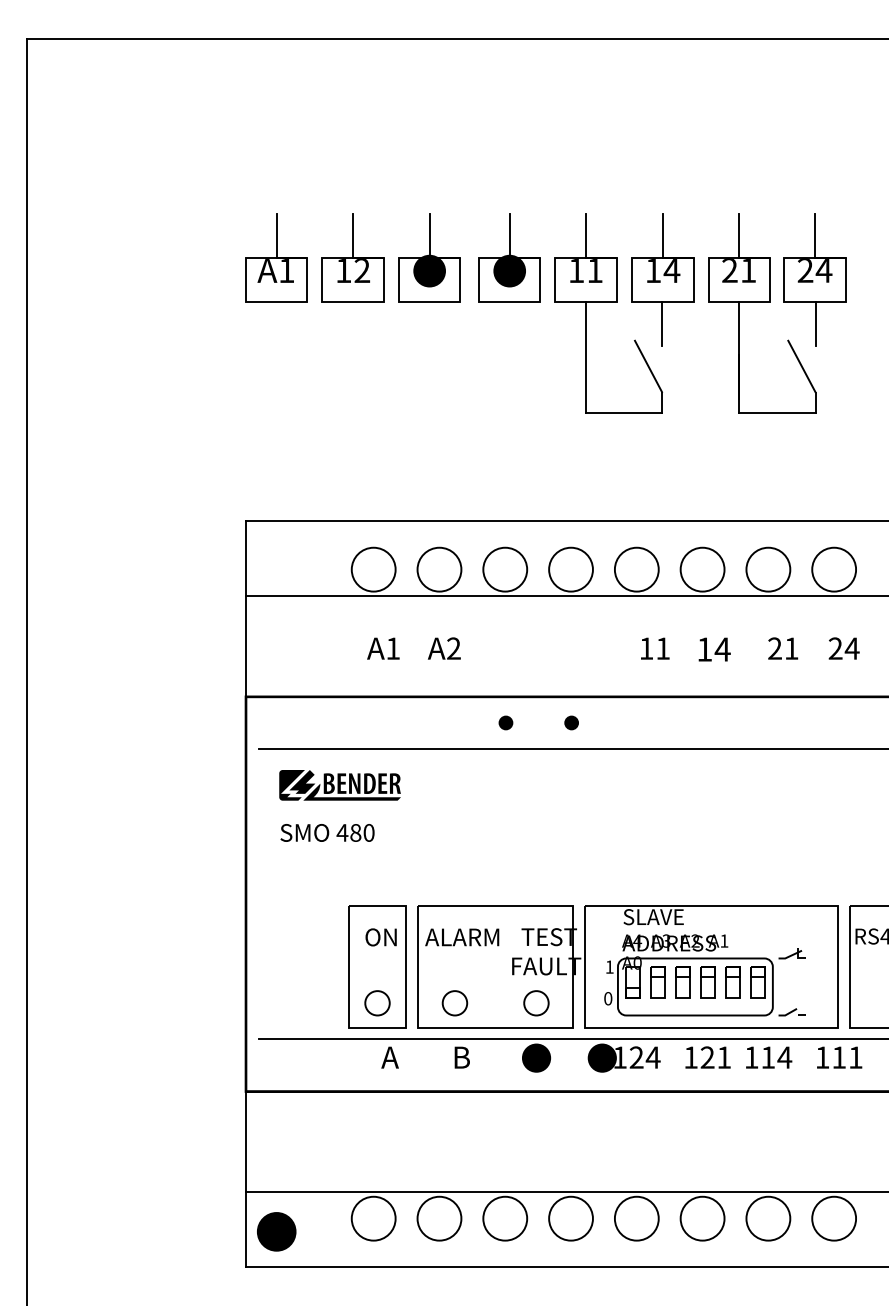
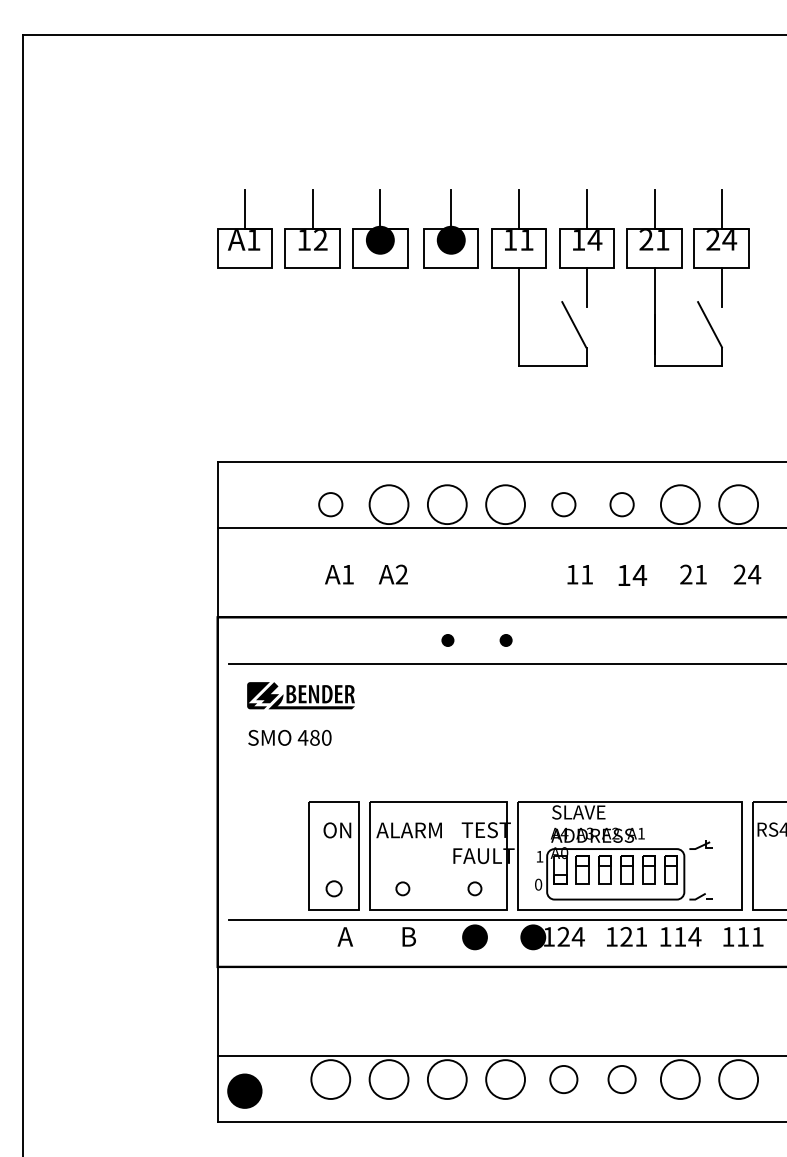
circle: (373, 569) -> (330, 504), size x0.6
circle: (636, 569) -> (563, 504), size x0.6
circle: (701, 569) -> (621, 504), size x0.6
part: (376, 1002) -> (333, 888), size x0.7
part: (454, 1002) -> (402, 888), size x0.6
part: (535, 1002) -> (474, 888), size x0.6
circle: (636, 1218) -> (563, 1079), size x0.7
circle: (701, 1218) -> (621, 1079), size x0.7

